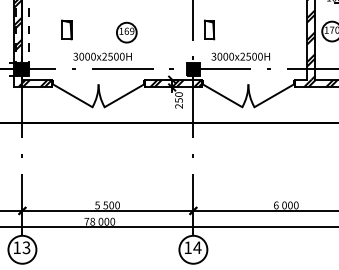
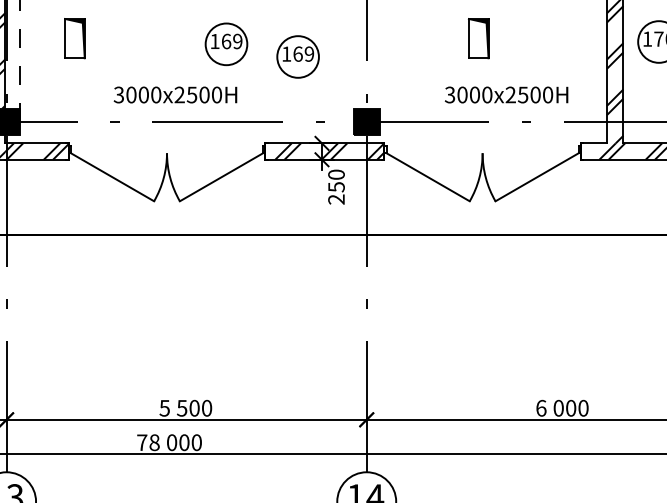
part: (66, 29) -> (74, 37), moved
part: (209, 29) -> (478, 37), moved
part: (160, 38) -> (297, 56), added
text: (240, 56) -> (505, 94), moved

